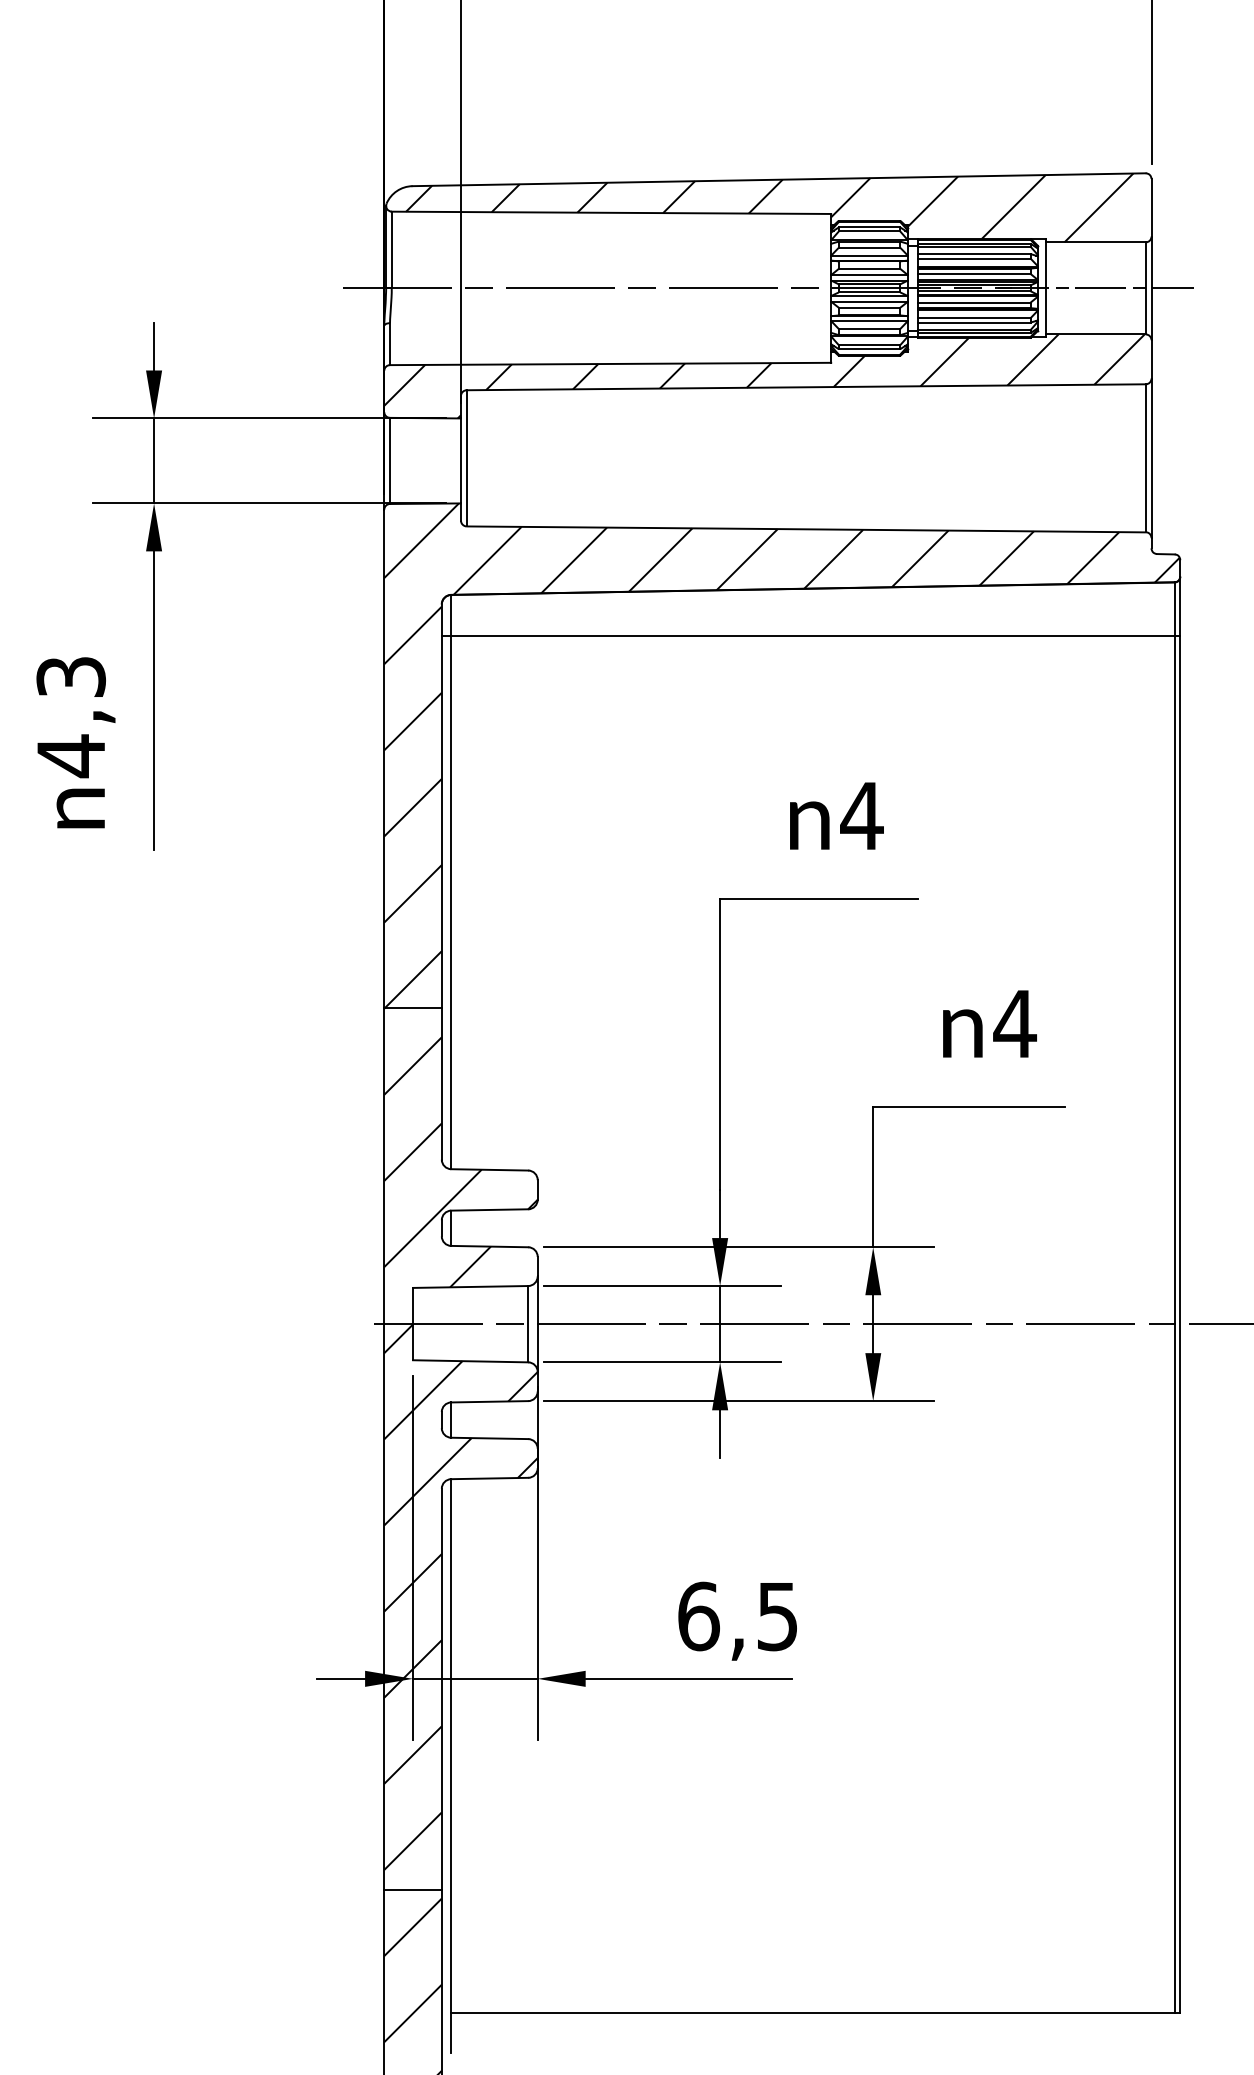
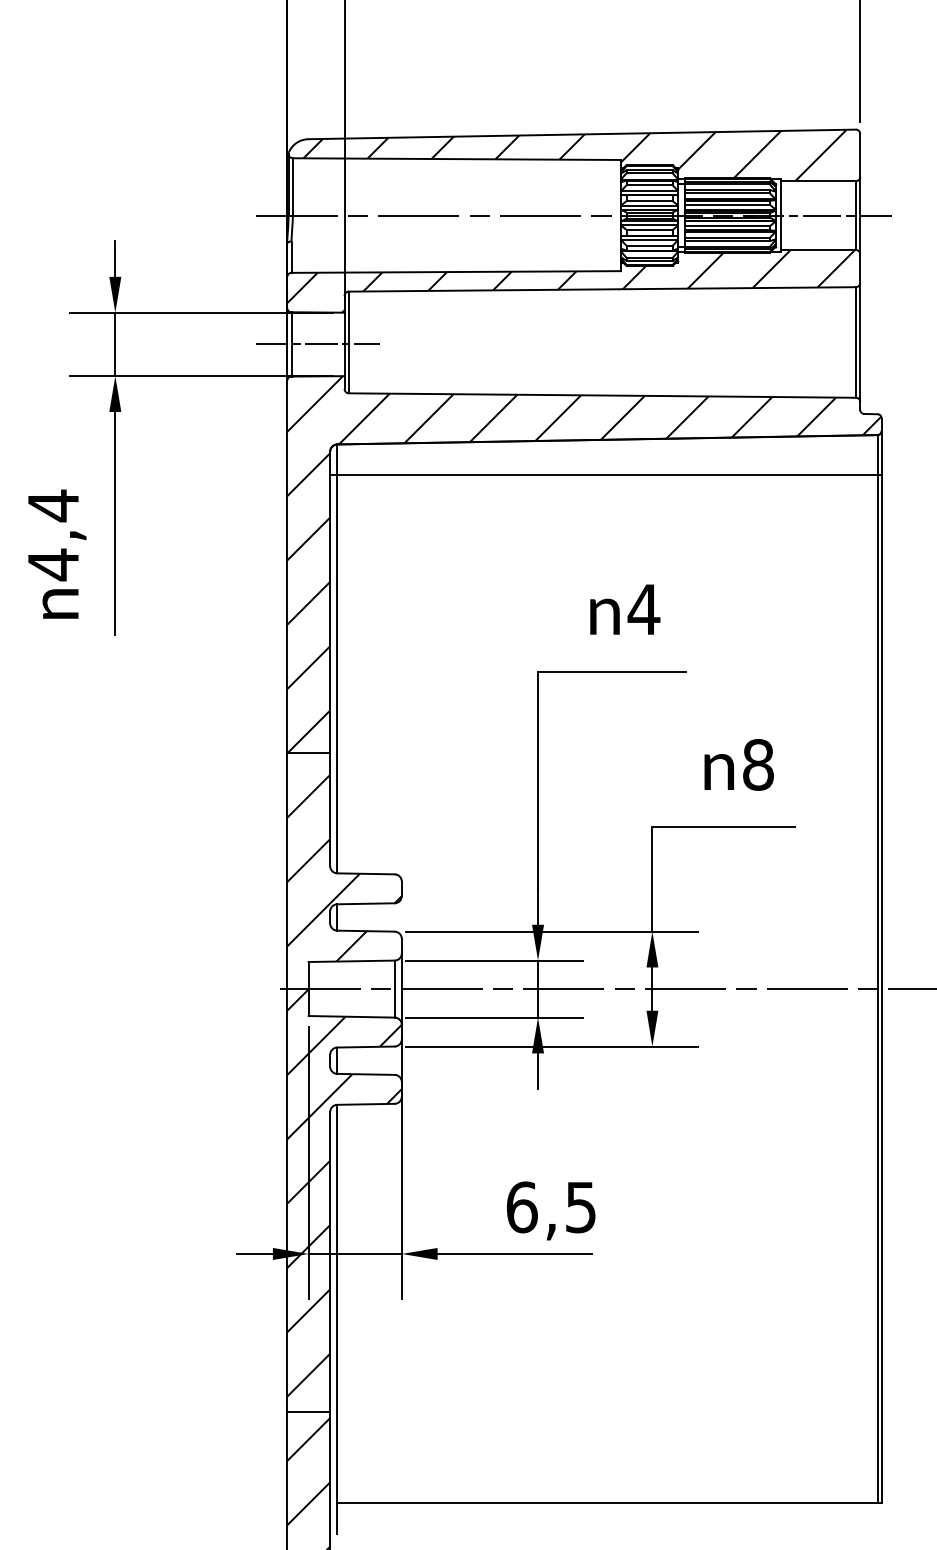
line: (425, 461) -> (318, 344), added
text: (70, 677) -> (52, 506), 4,3 -> 4,4
text: (1014, 1023) -> (757, 764), 4 -> 8

